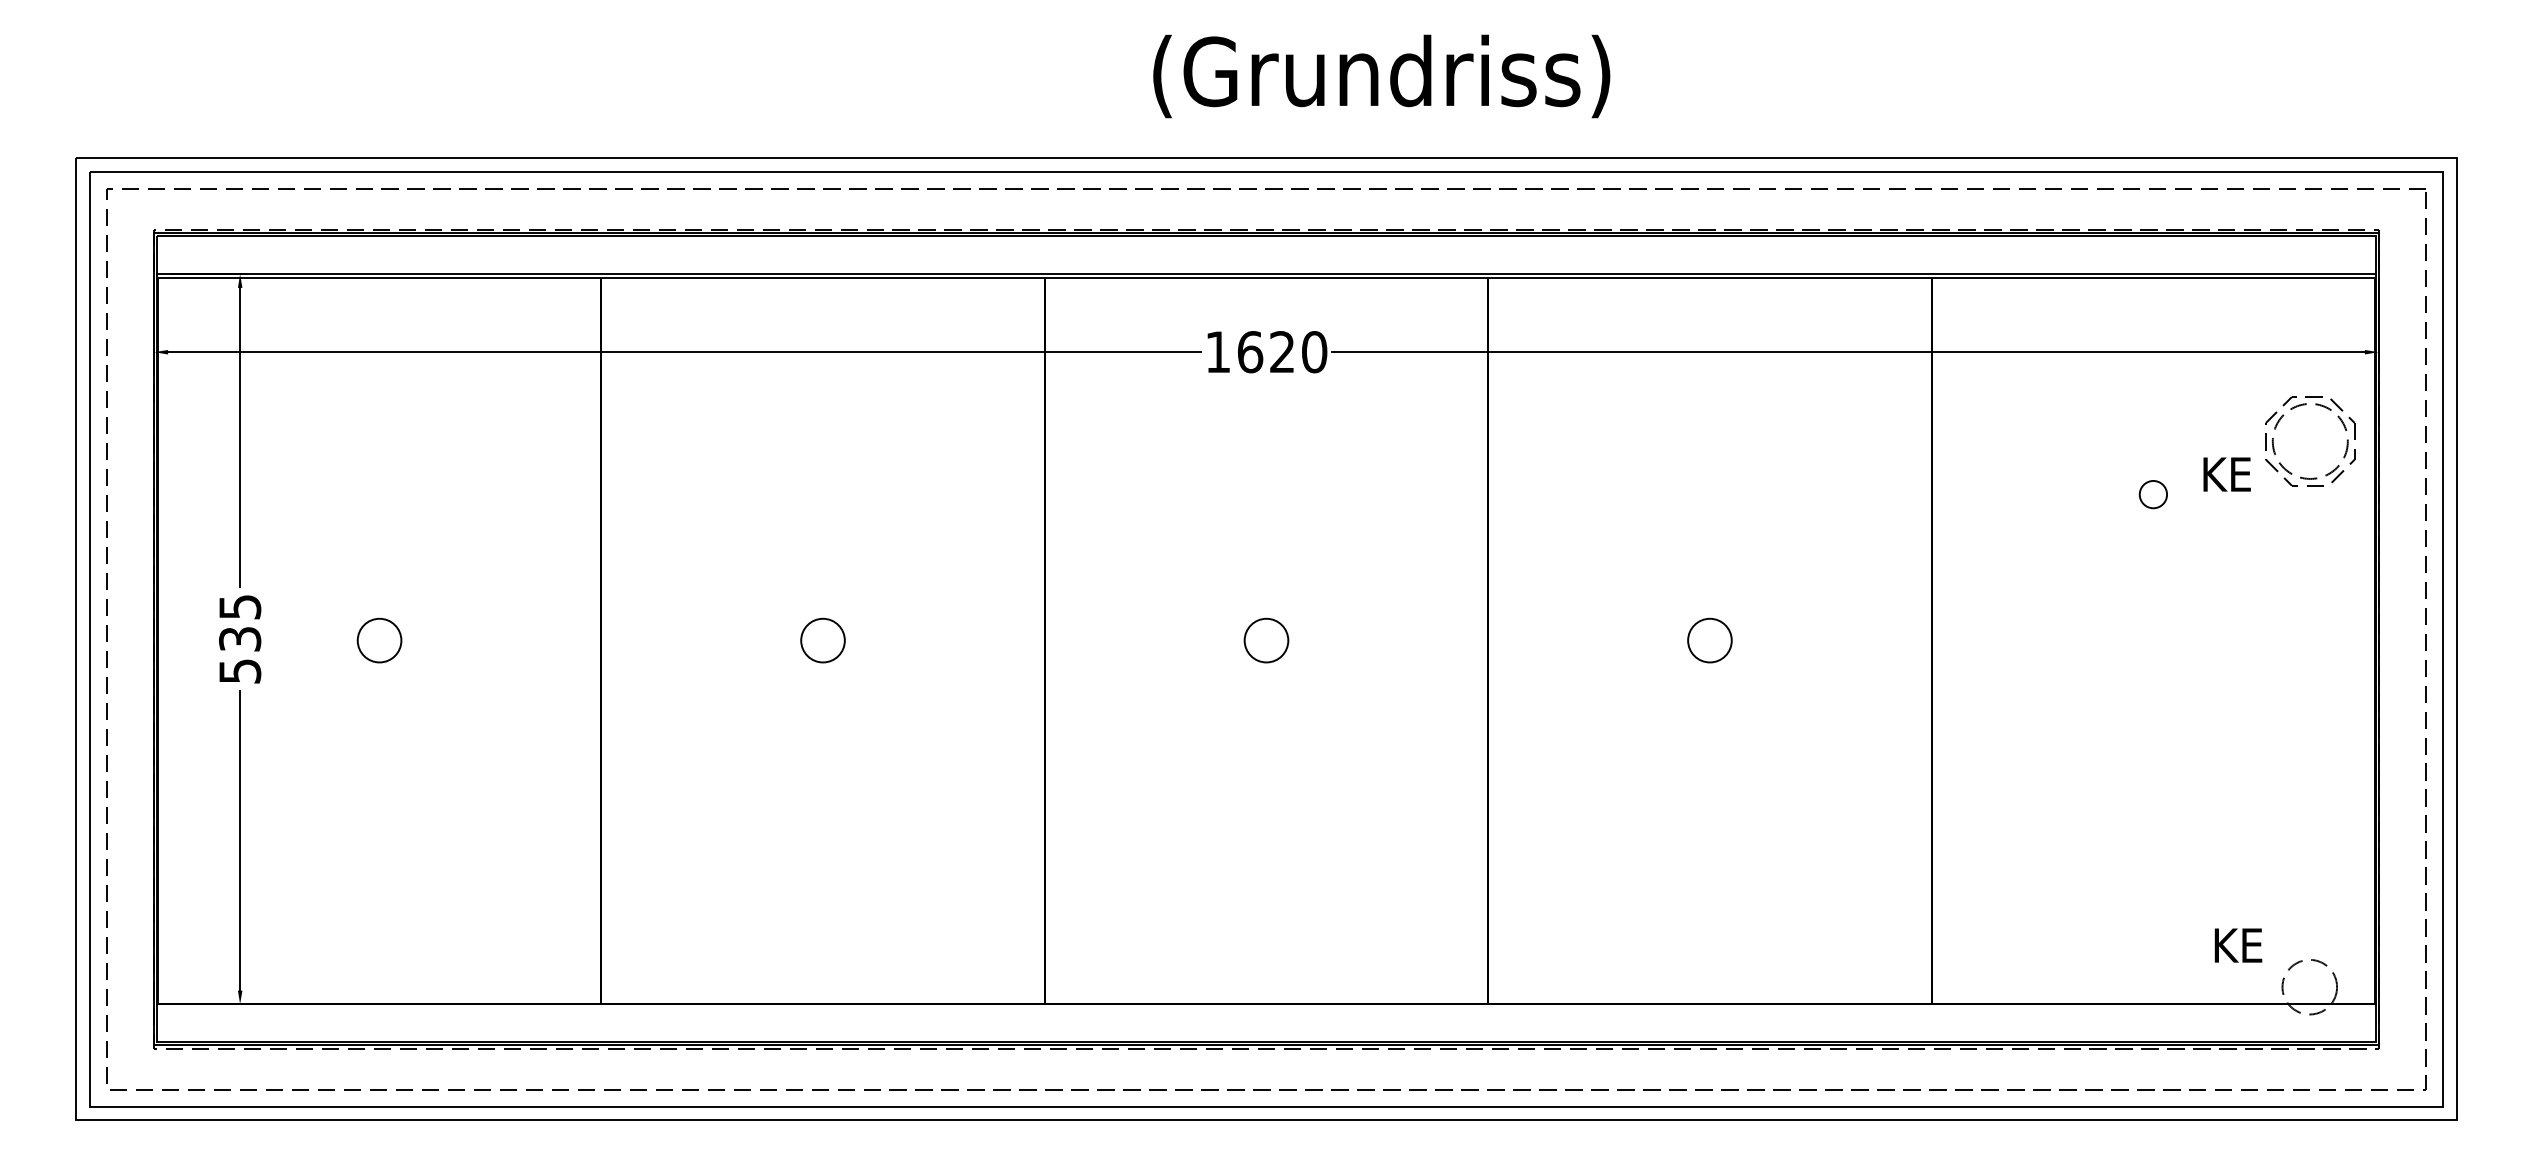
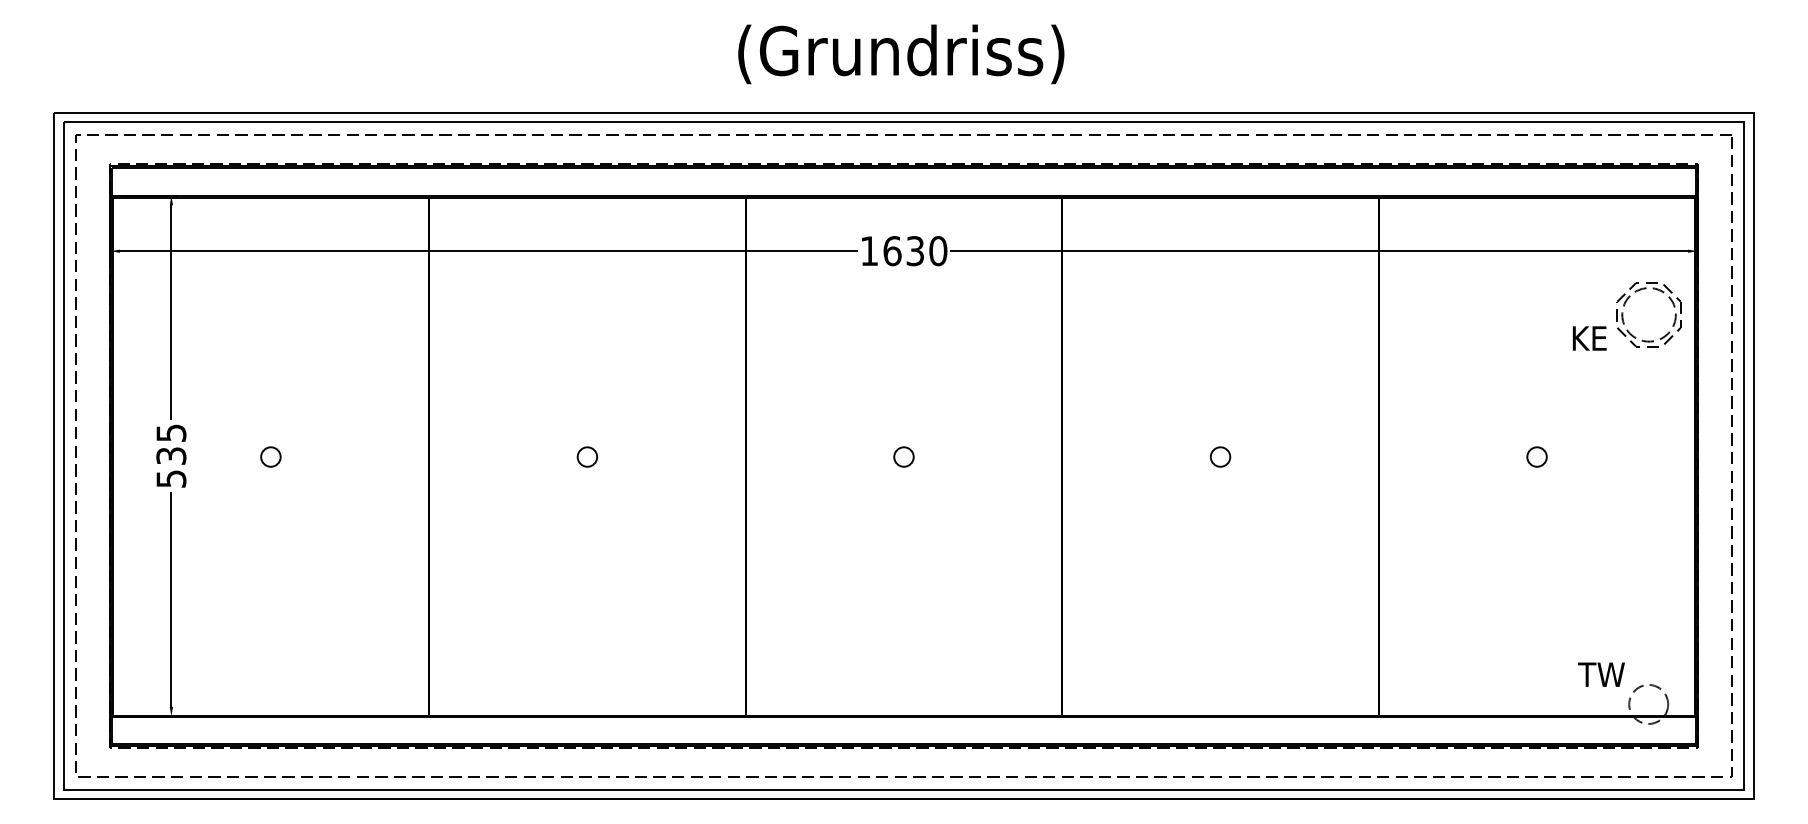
text: (1381, 76) -> (901, 54), moved
text: (1282, 352) -> (915, 251), 1620 -> 1630
circle: (2152, 494) -> (1536, 456), moved
circle: (379, 640) -> (270, 456), size x0.62
circle: (822, 640) -> (587, 456), size x0.62
circle: (1266, 640) -> (904, 456), size x0.62
circle: (1709, 640) -> (1220, 456), size x0.62
text: (2243, 945) -> (1601, 674), KE -> TW

